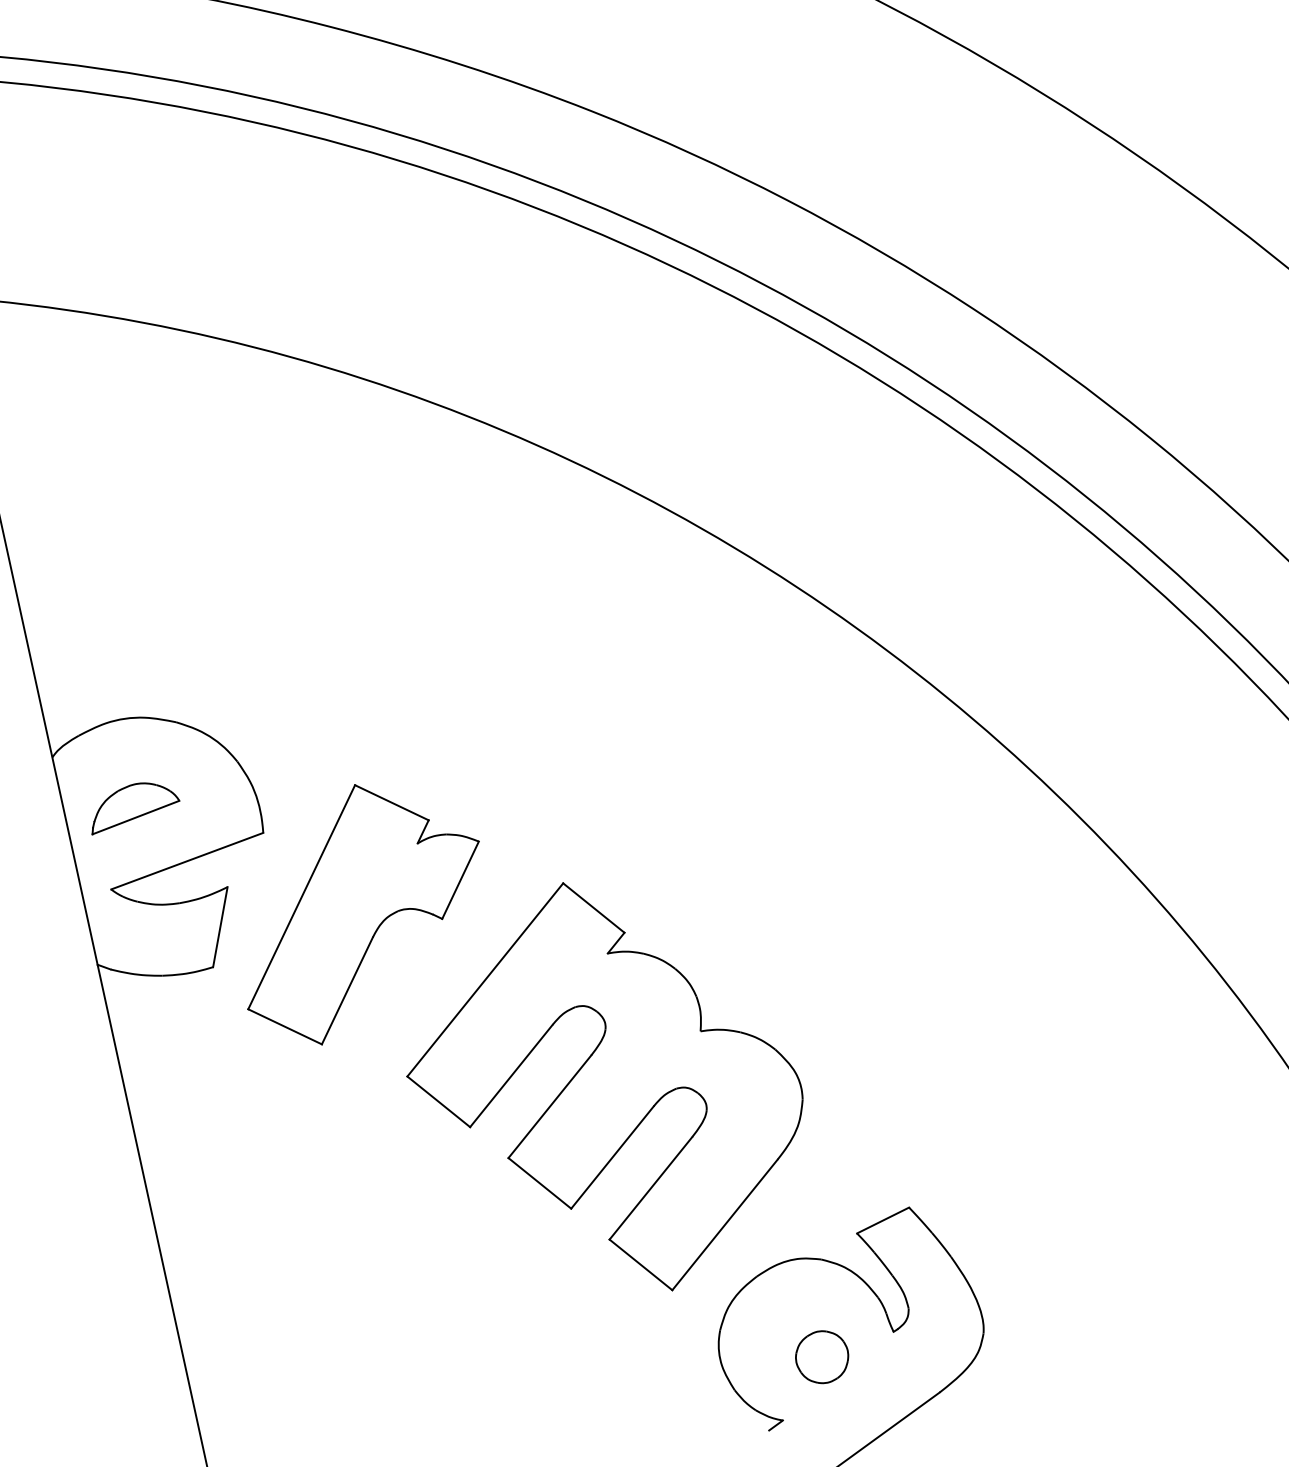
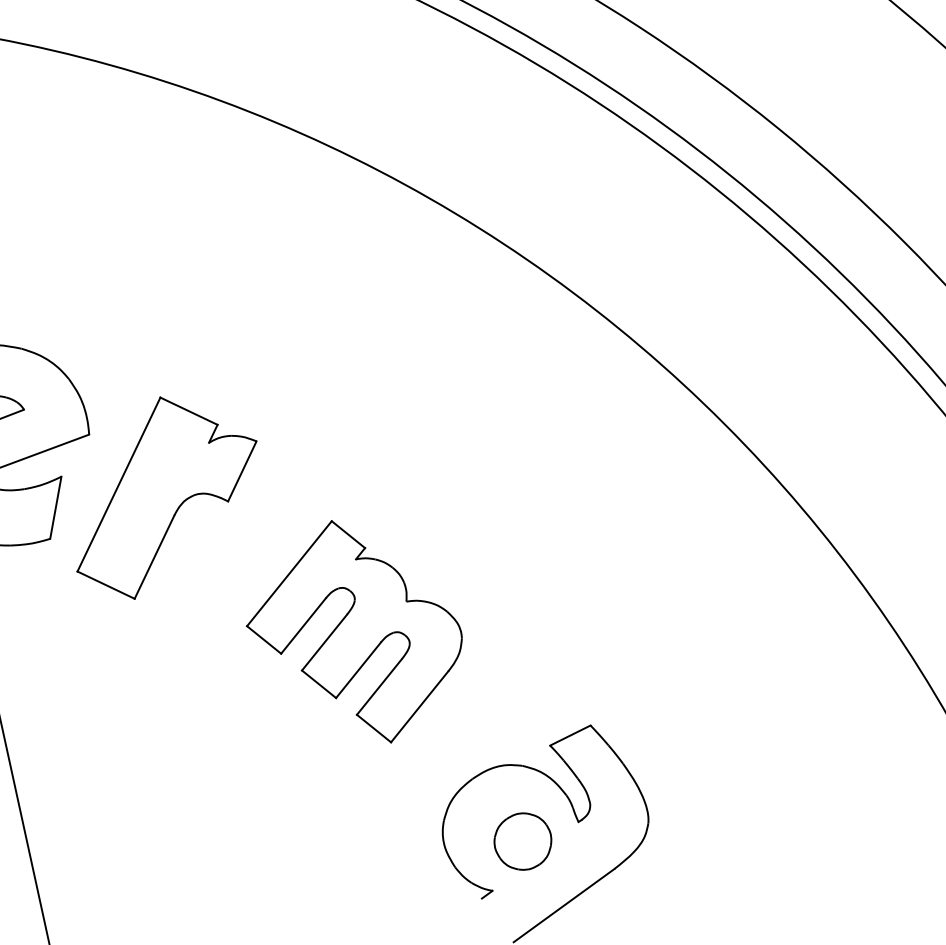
part: (604, 1086) -> (354, 631), size x0.7
part: (822, 1357) -> (523, 841), size x1.4

